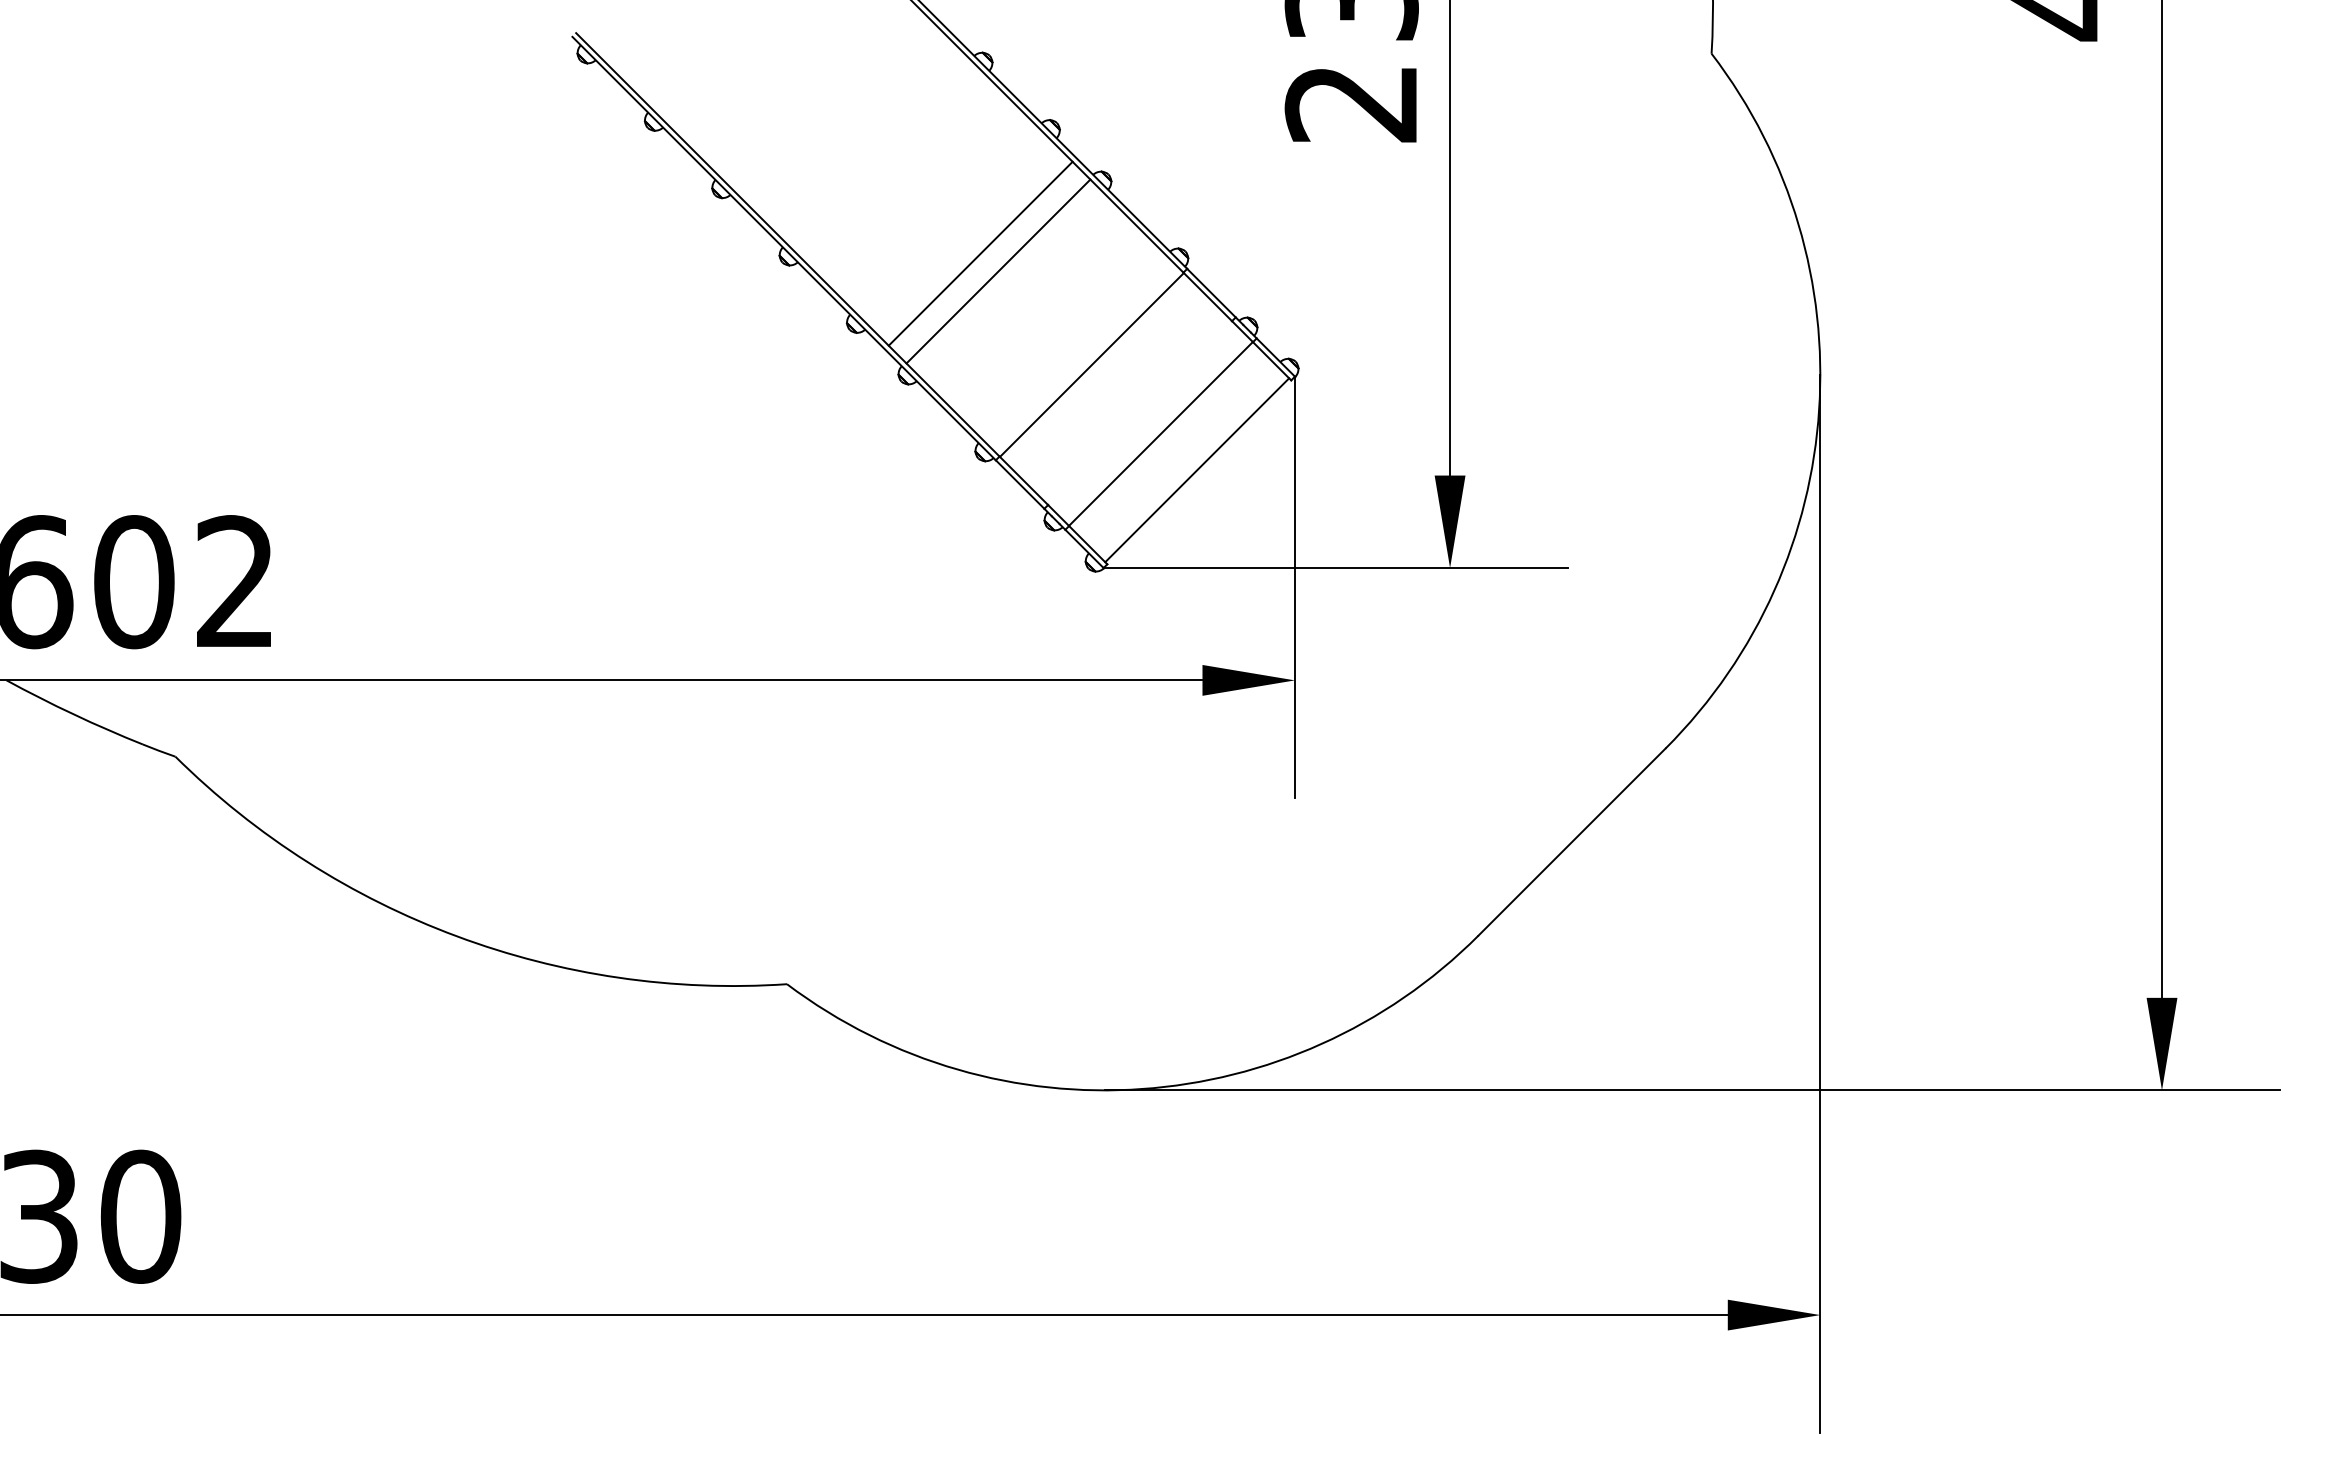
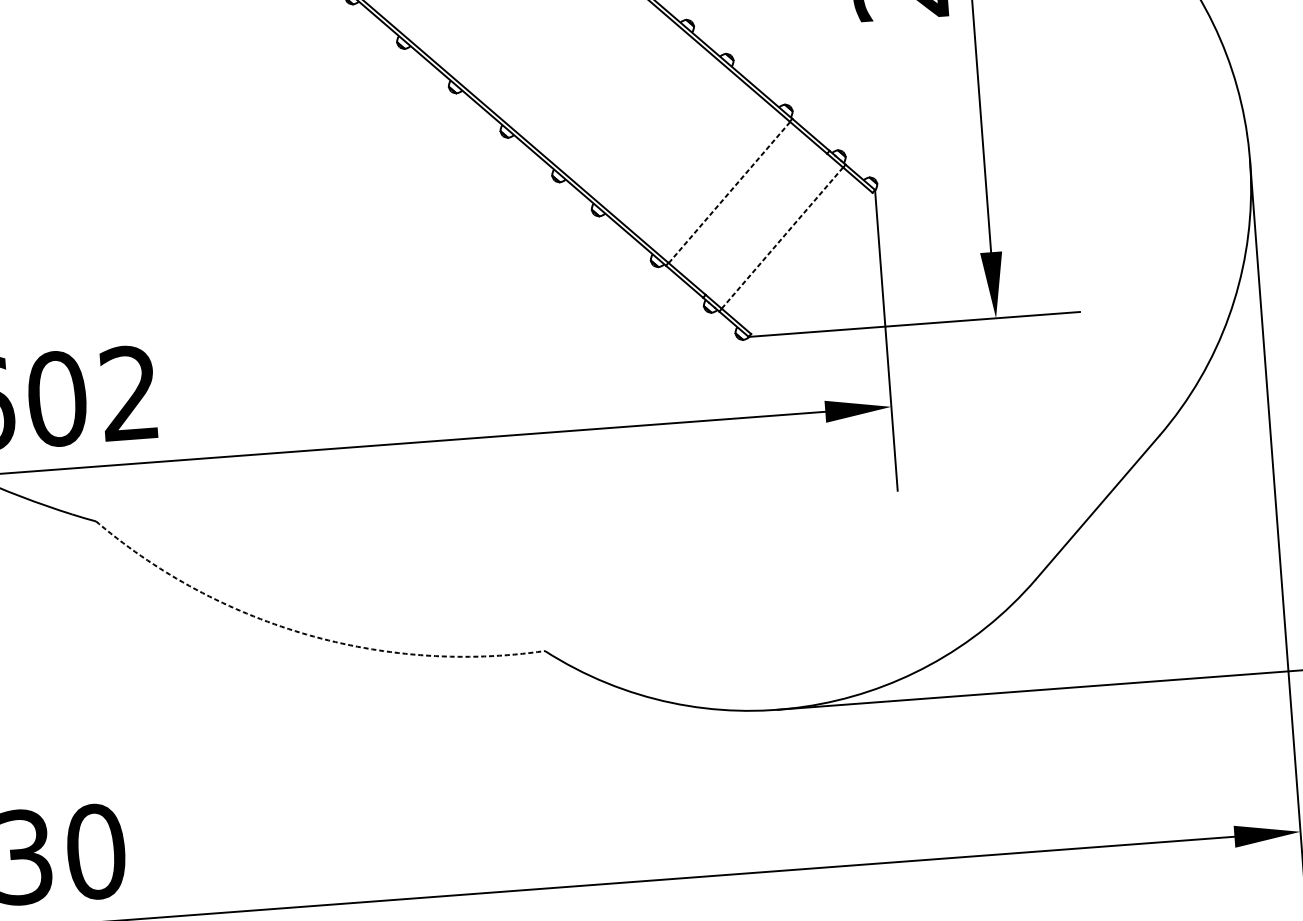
line: (980, 253) -> (643, 118), removed
line: (998, 271) -> (657, 130), removed
line: (1092, 364) -> (729, 192), solid -> dashed
line: (1161, 433) -> (782, 237), solid -> dashed
line: (1197, 470) -> (810, 262), removed
arc: (456, 936) -> (306, 634), solid -> dashed

